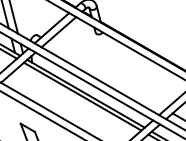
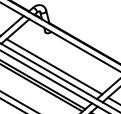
line: (106, 75) -> (54, 66), added

